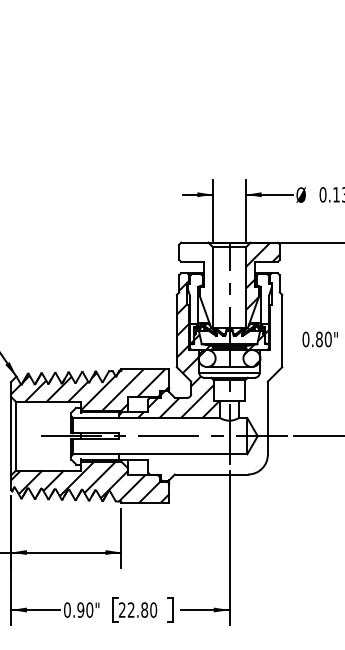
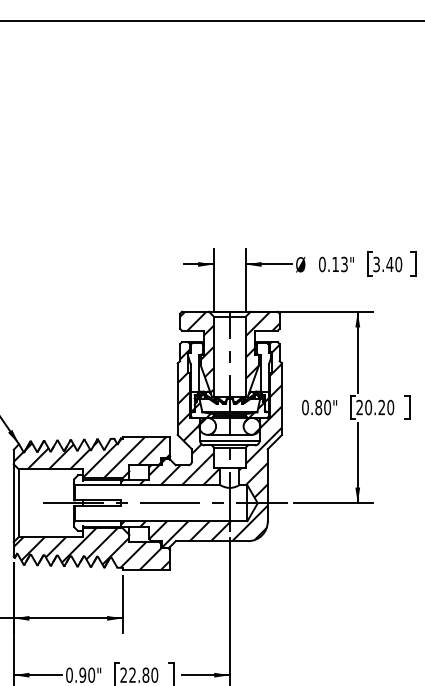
hatch: (195, 282) -> (196, 351), added
hatch: (199, 377) -> (200, 445), added

